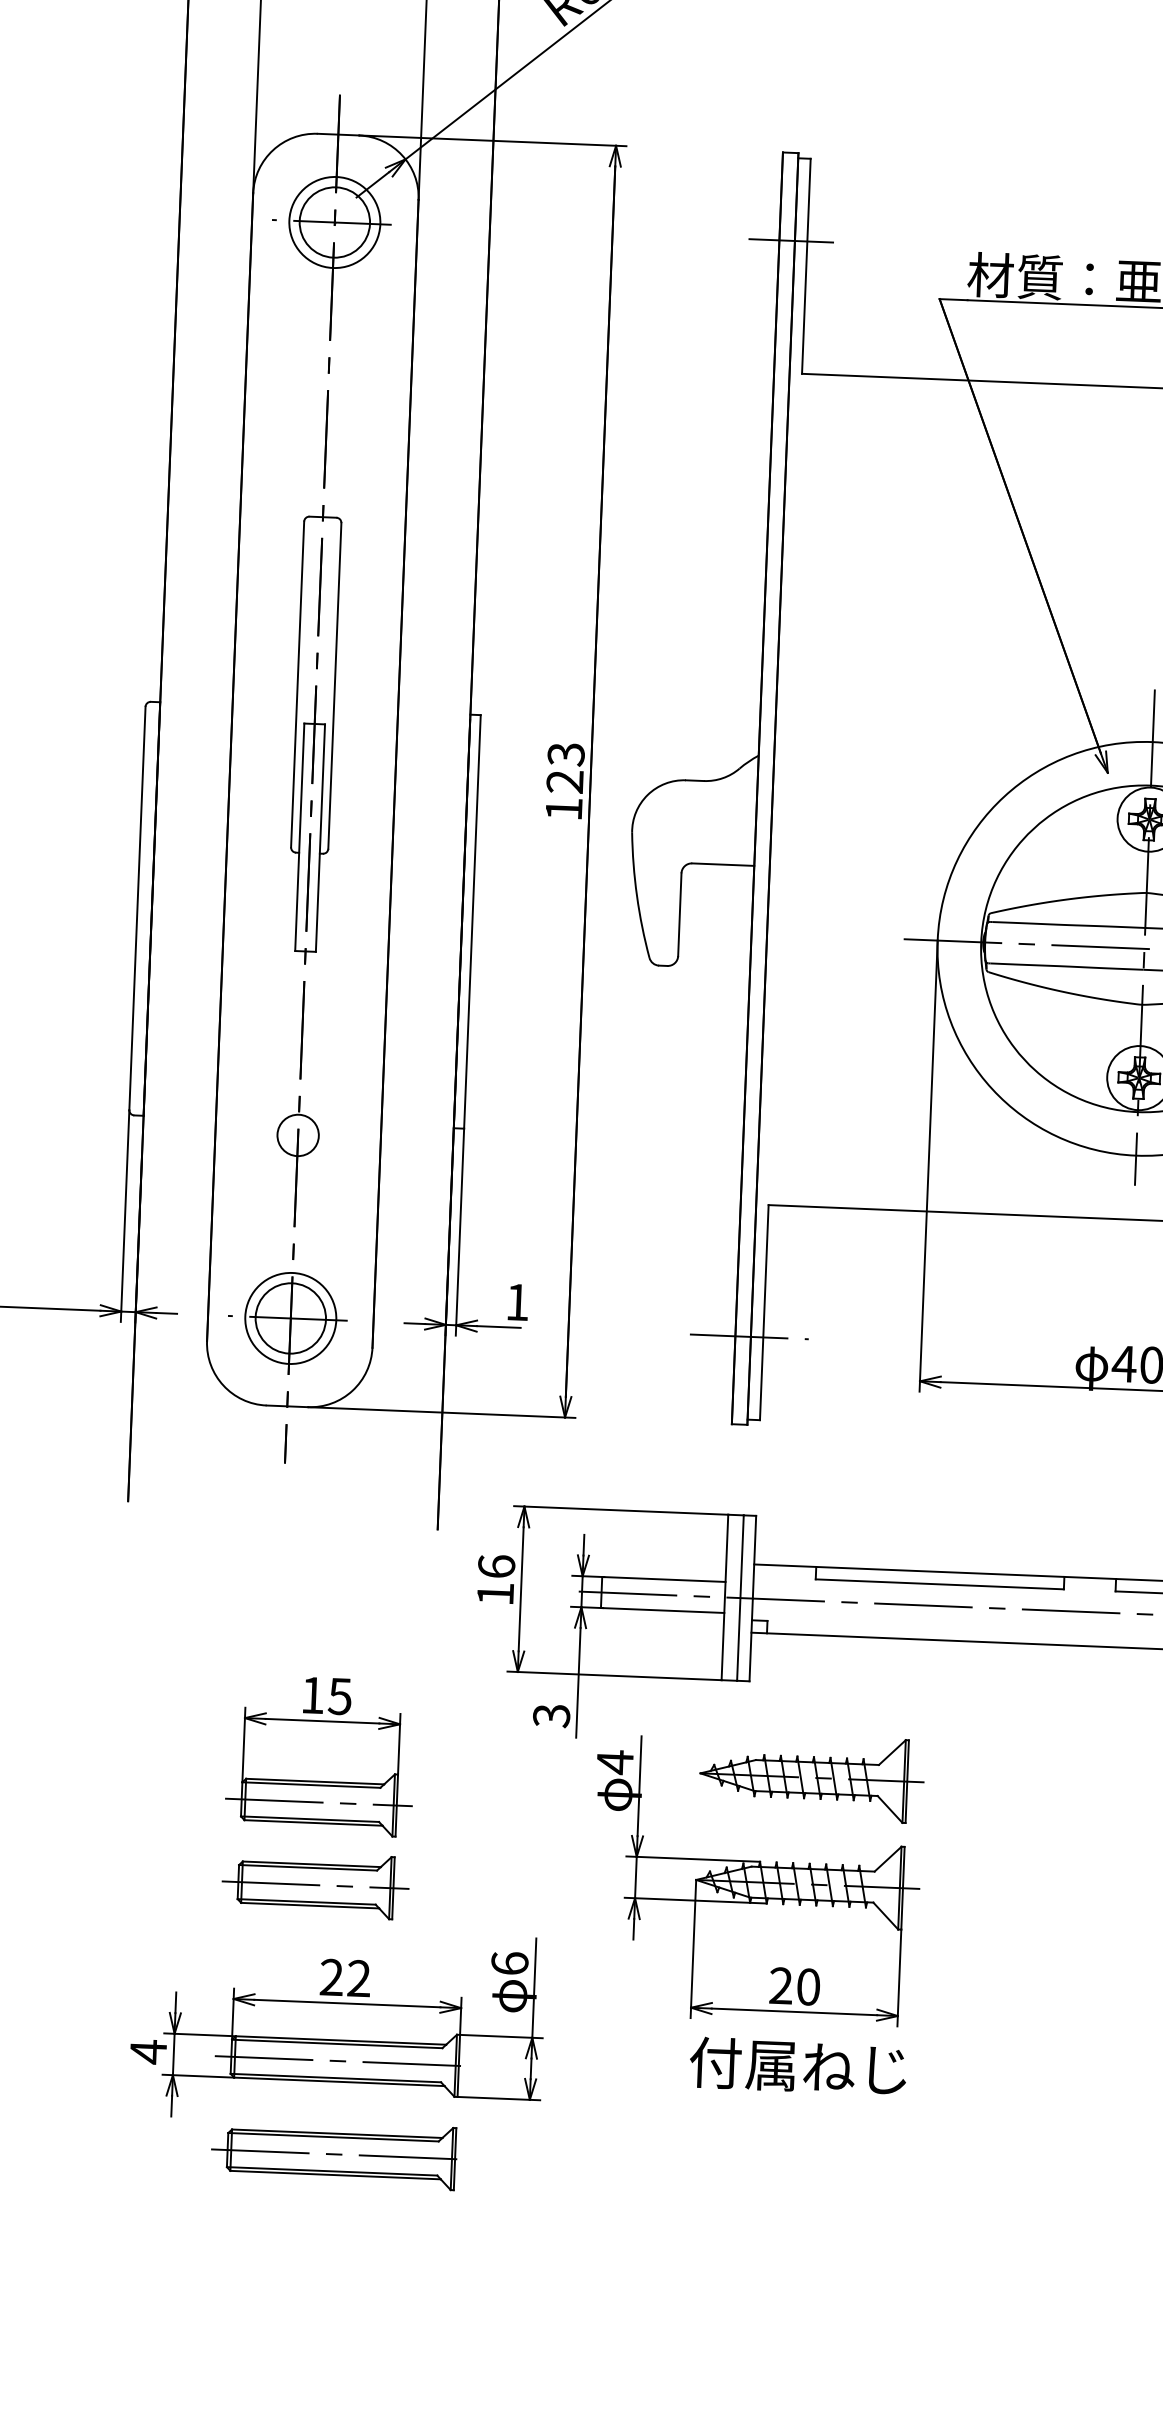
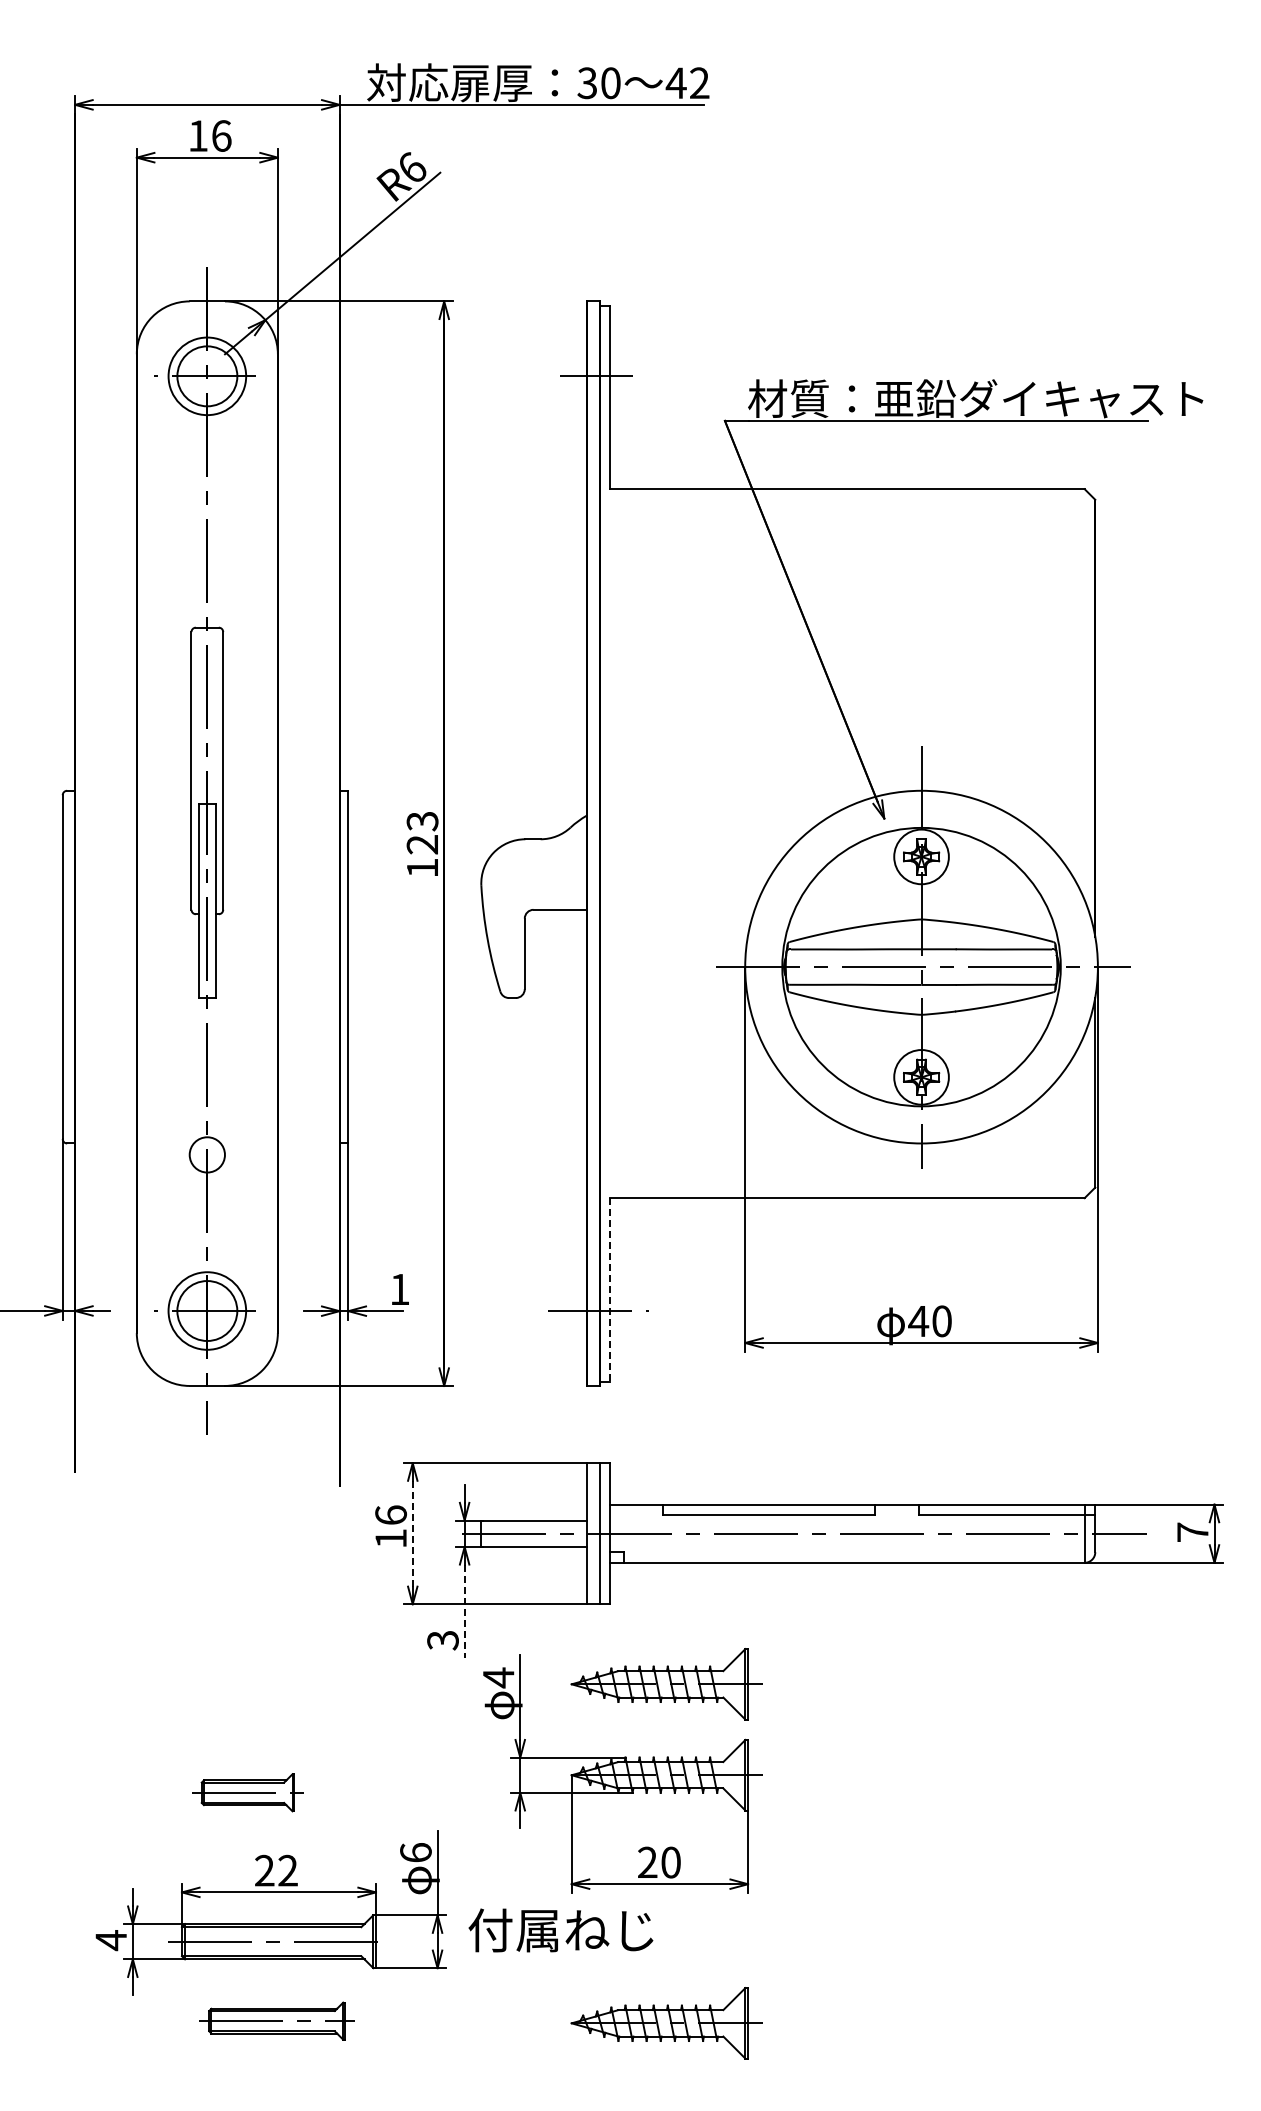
line: (764, 1312) -> (610, 1289), solid -> dashed
line: (520, 1589) -> (412, 1533), solid -> dashed
line: (578, 1682) -> (464, 1611), solid -> dashed
part: (320, 1755) -> (247, 1682), removed
part: (315, 1884) -> (247, 1792), size x0.7
text: (797, 2066) -> (560, 1930), moved
part: (333, 2153) -> (272, 2020), size x0.7
part: (795, 2175) -> (666, 2023), added

